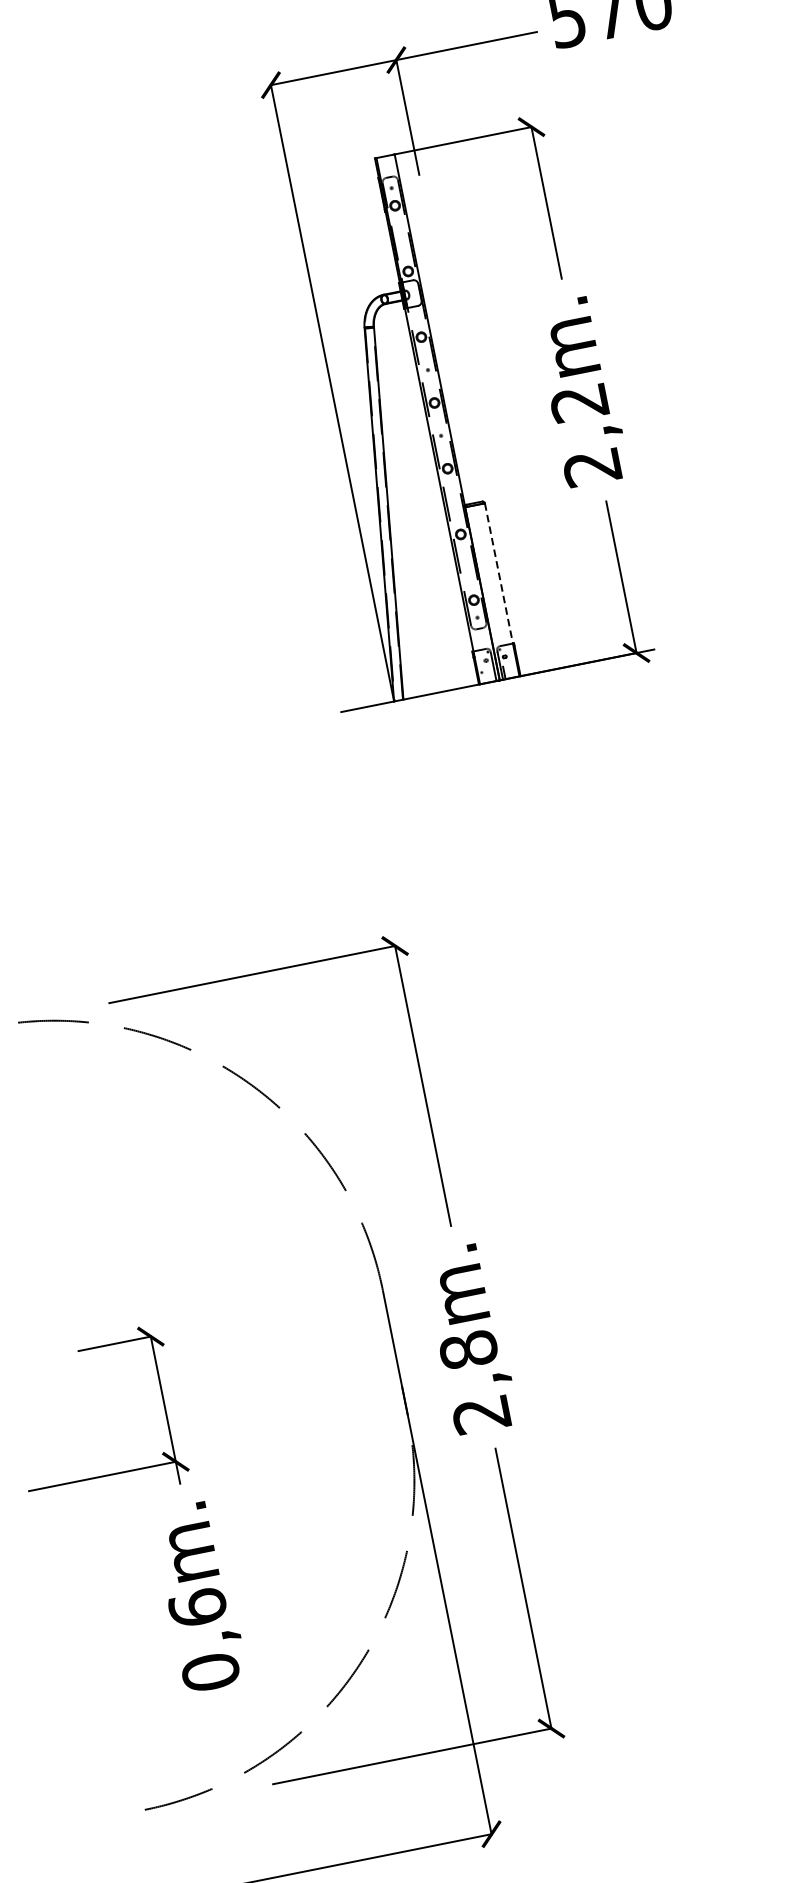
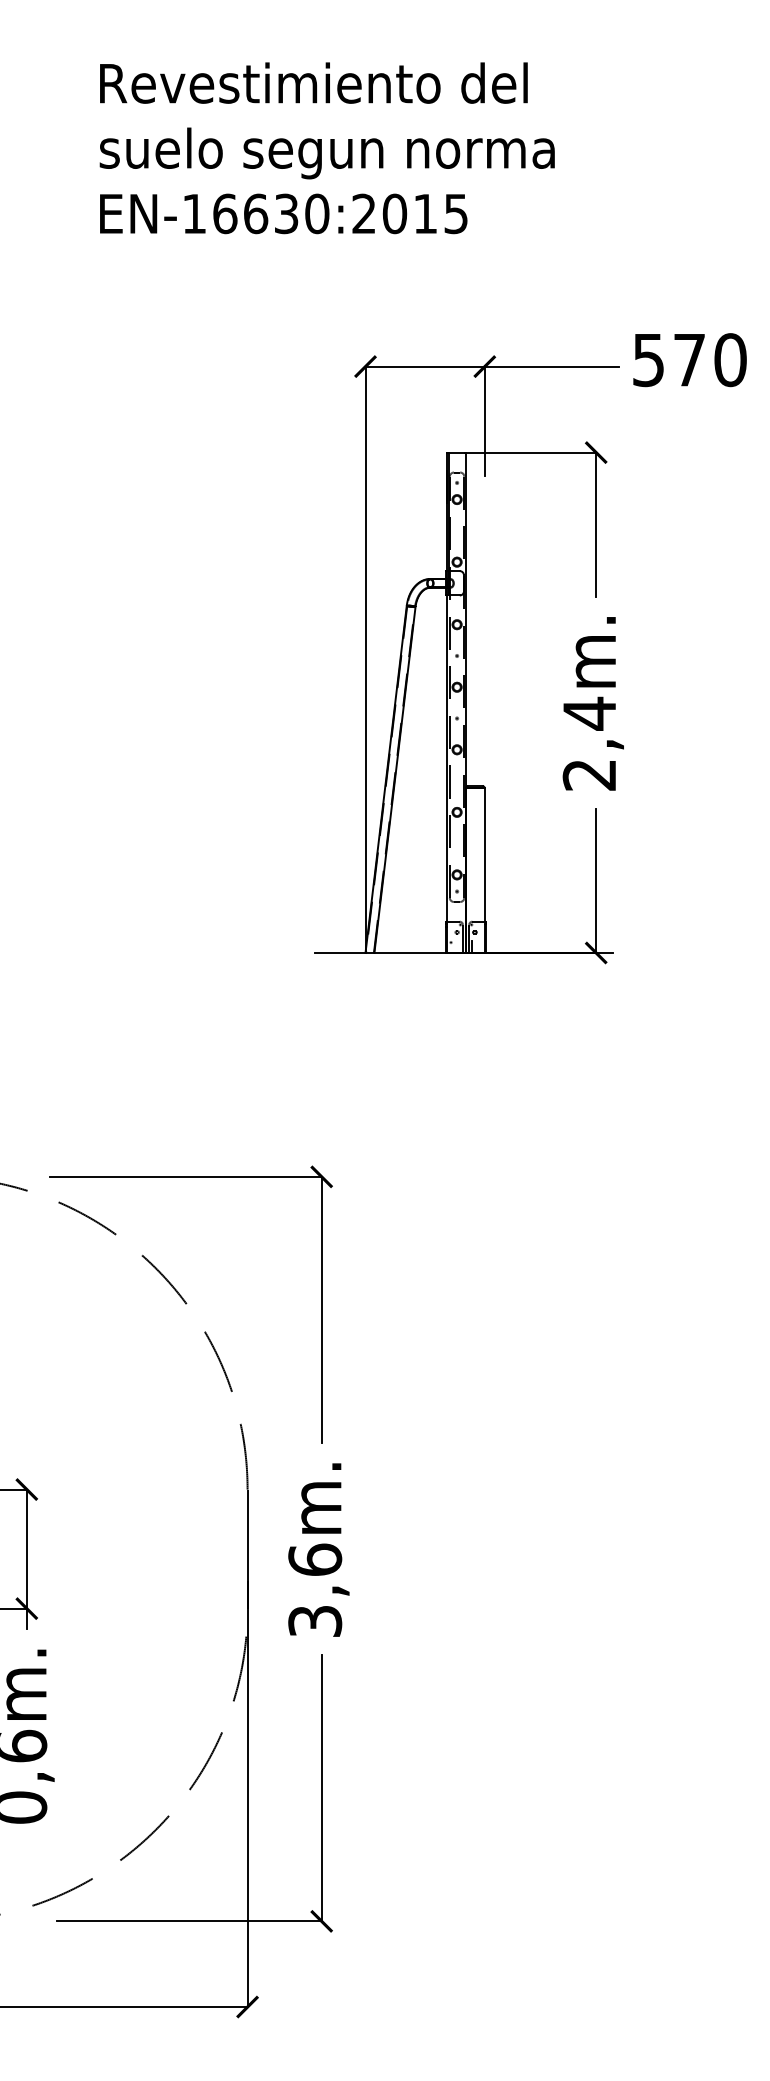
text: (578, 402) -> (588, 713), 2,2m. -> 2,4m.
line: (498, 575) -> (484, 856), dashed -> solid
text: (475, 1381) -> (315, 1589), 2,8m. -> 3,6m.

